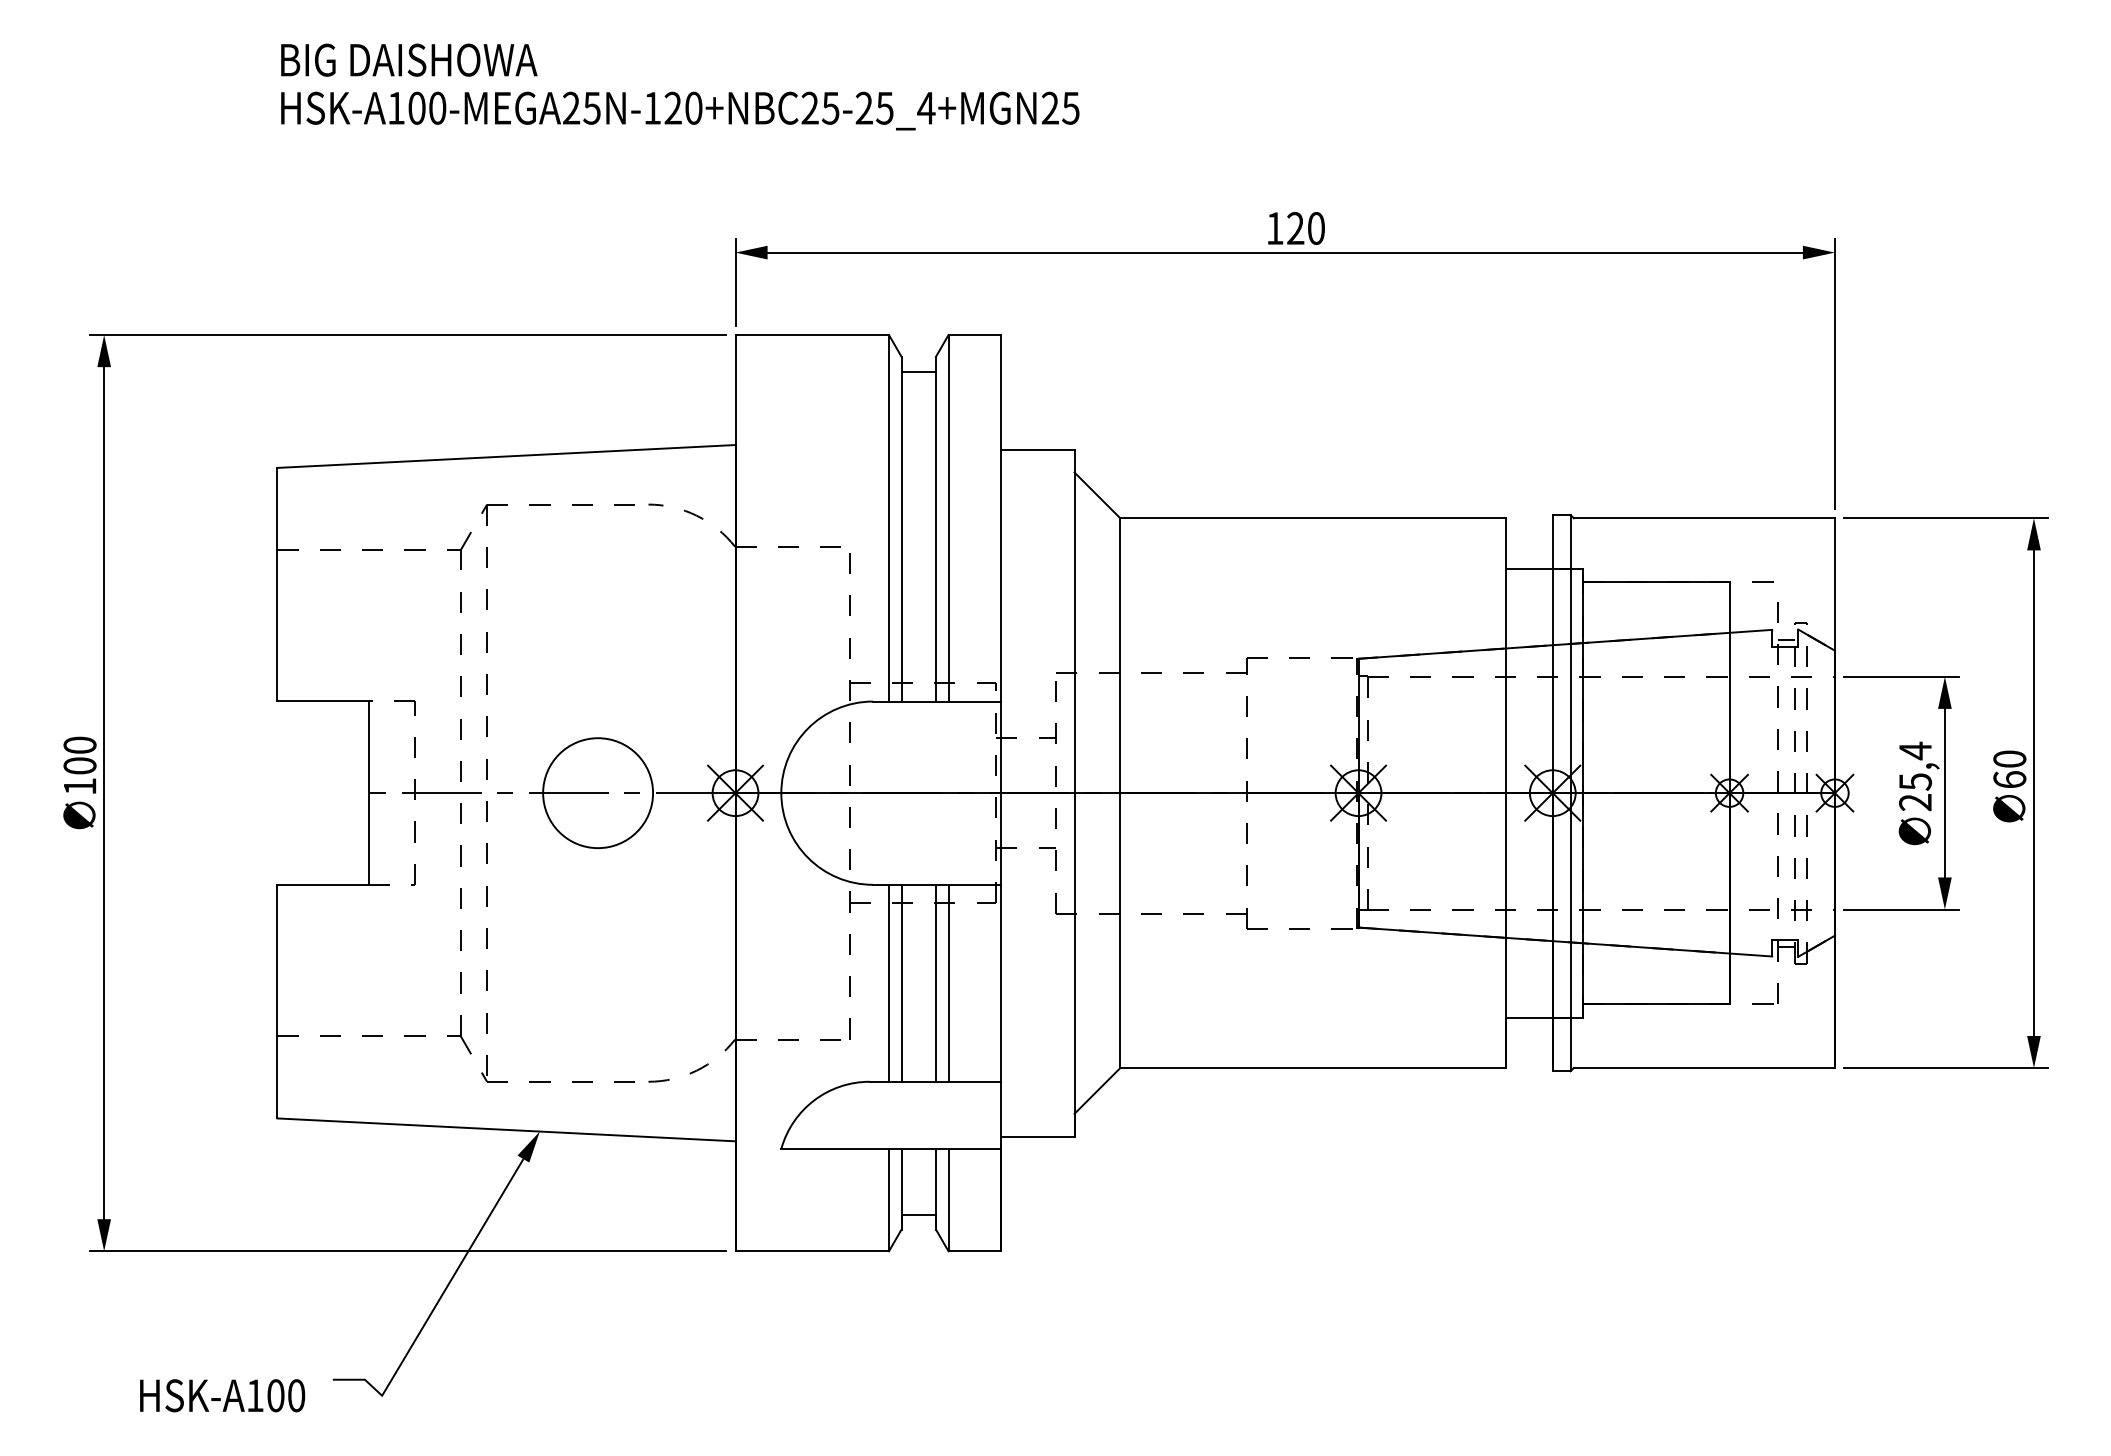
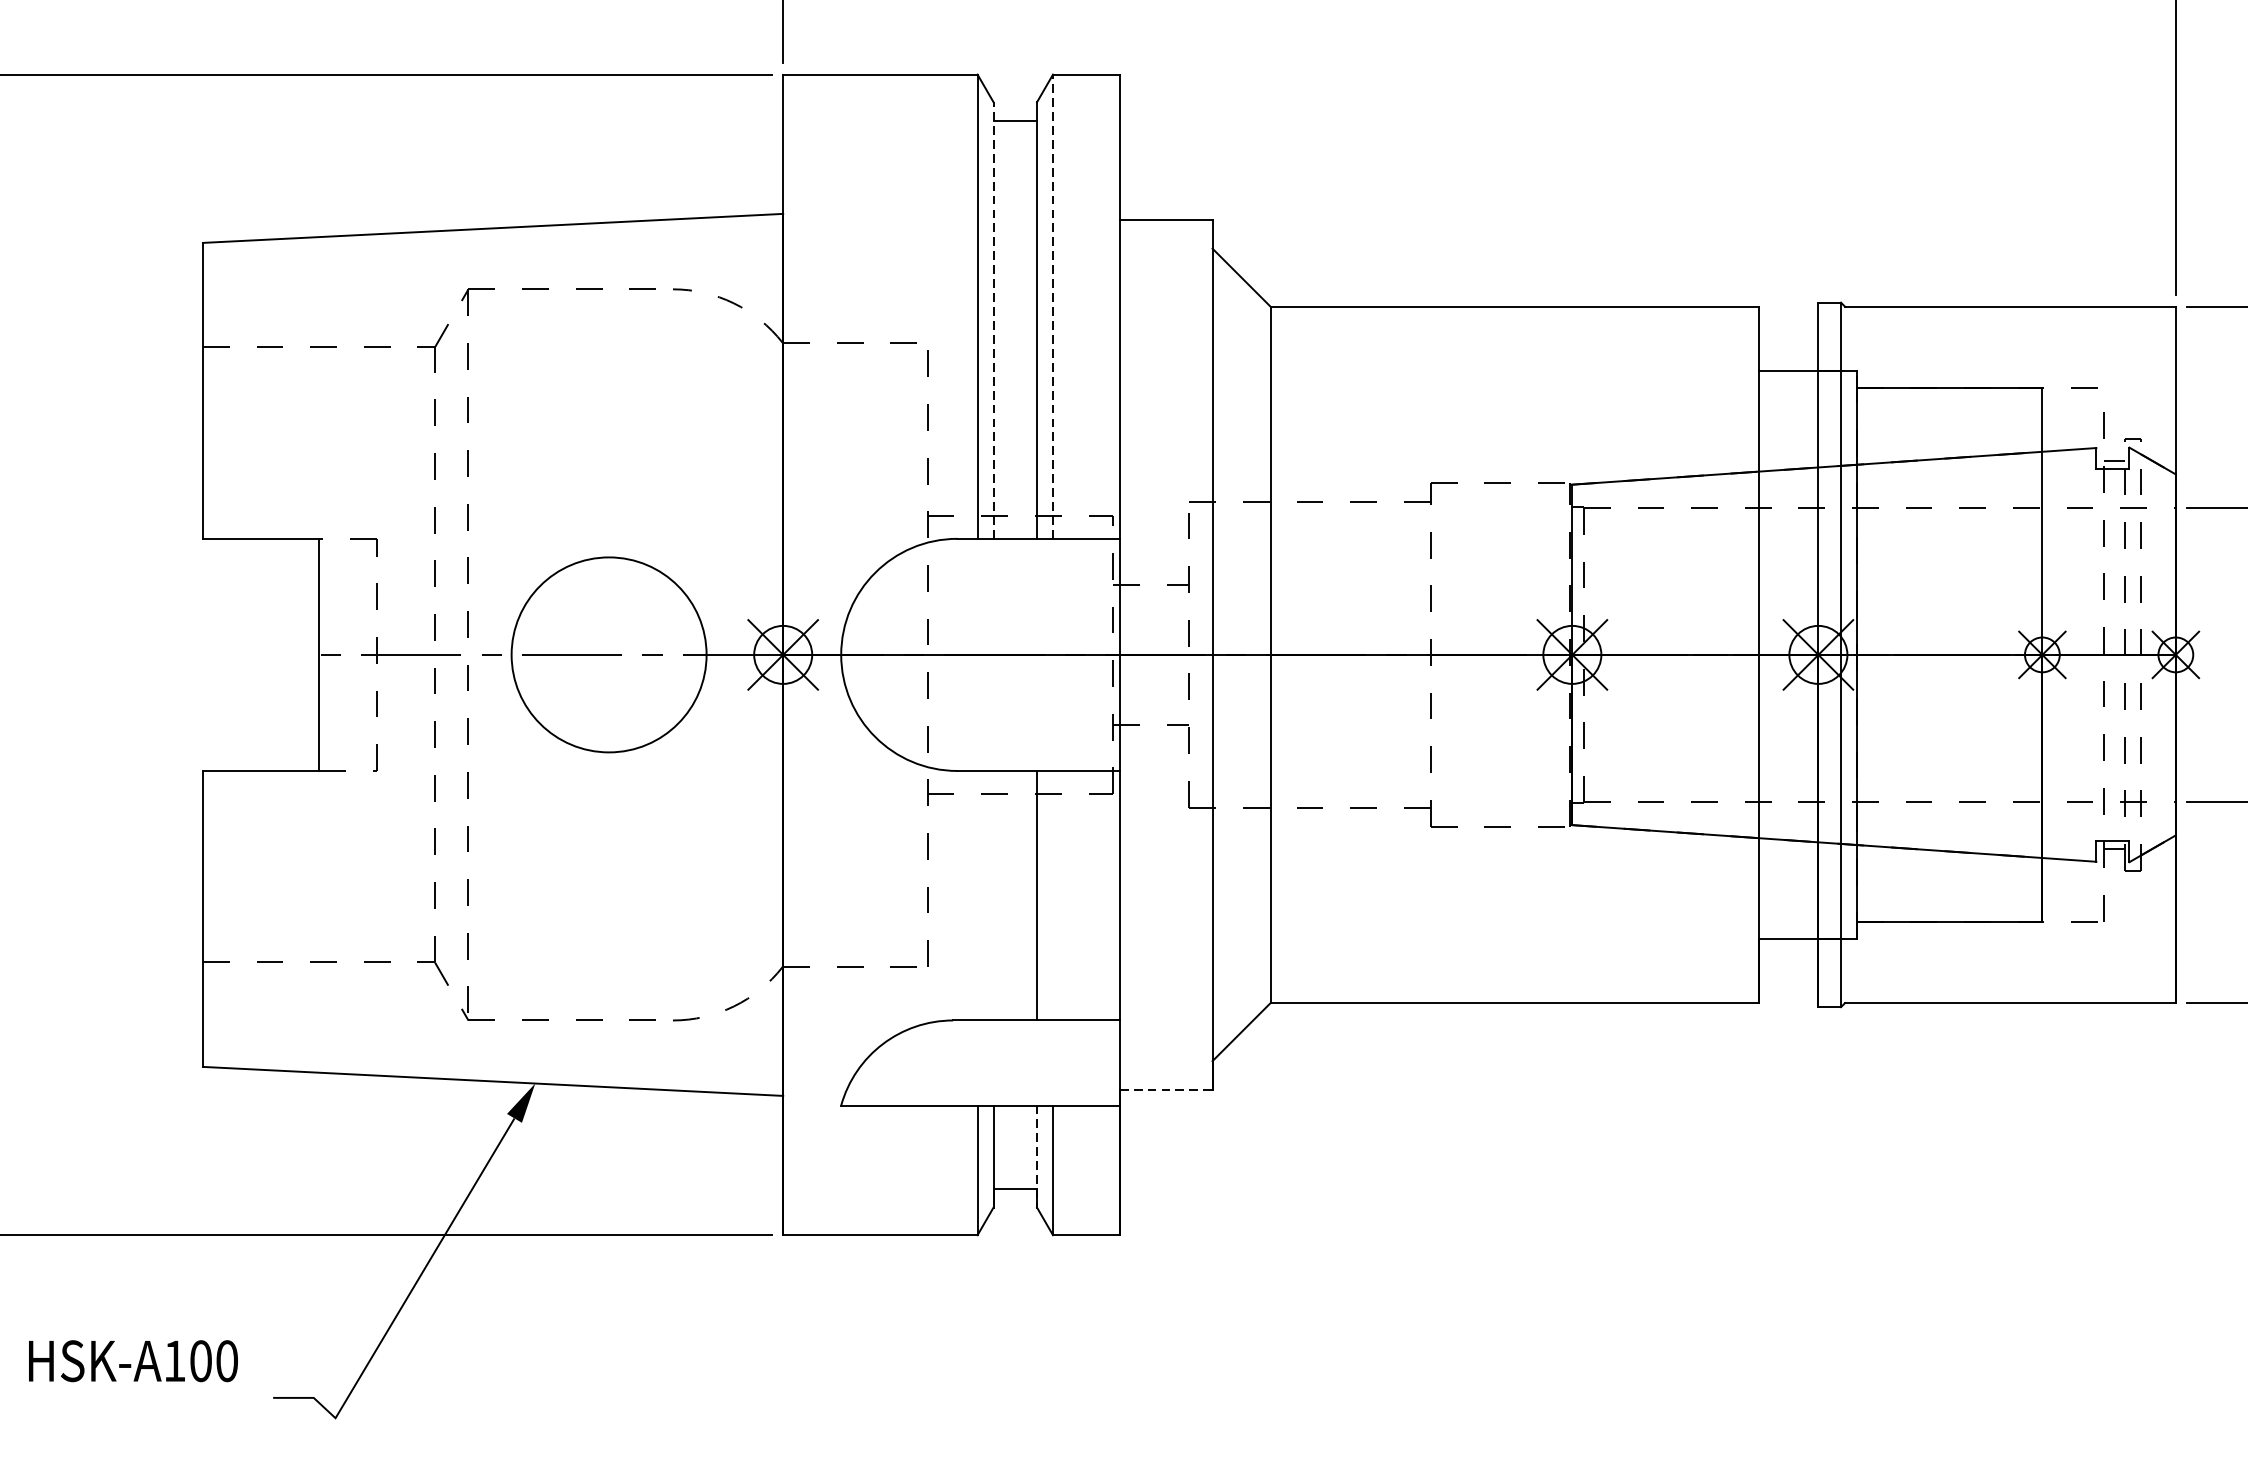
line: (948, 517) -> (1052, 305), solid -> dashed
line: (901, 528) -> (993, 319), solid -> dashed
circle: (598, 793) -> (609, 655), size x1.4
line: (889, 982) -> (978, 894), removed
line: (901, 982) -> (993, 894), removed
line: (948, 982) -> (1052, 894), removed
line: (1037, 1136) -> (1165, 1089), solid -> dashed
line: (935, 1189) -> (1036, 1156), solid -> dashed
text: (222, 1395) -> (133, 1360), moved

